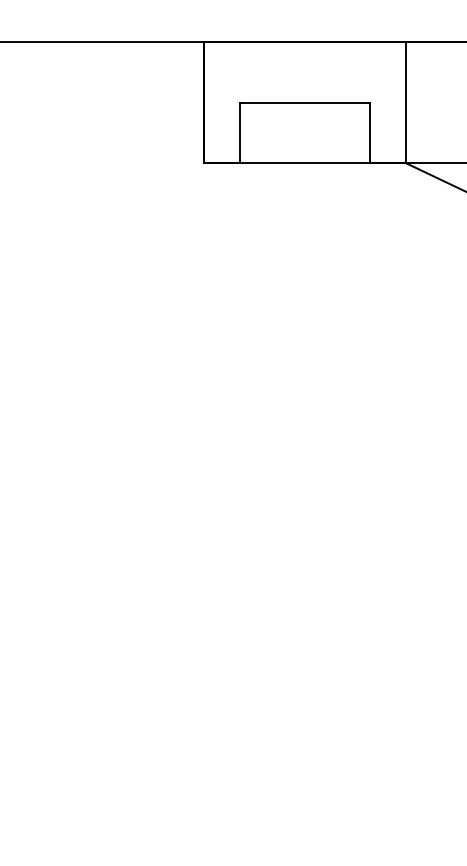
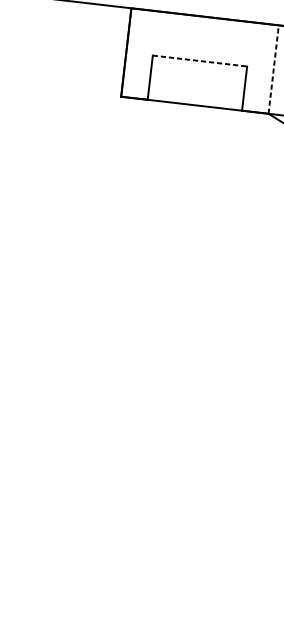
line: (305, 102) -> (200, 60), solid -> dashed
line: (406, 102) -> (274, 69), solid -> dashed

